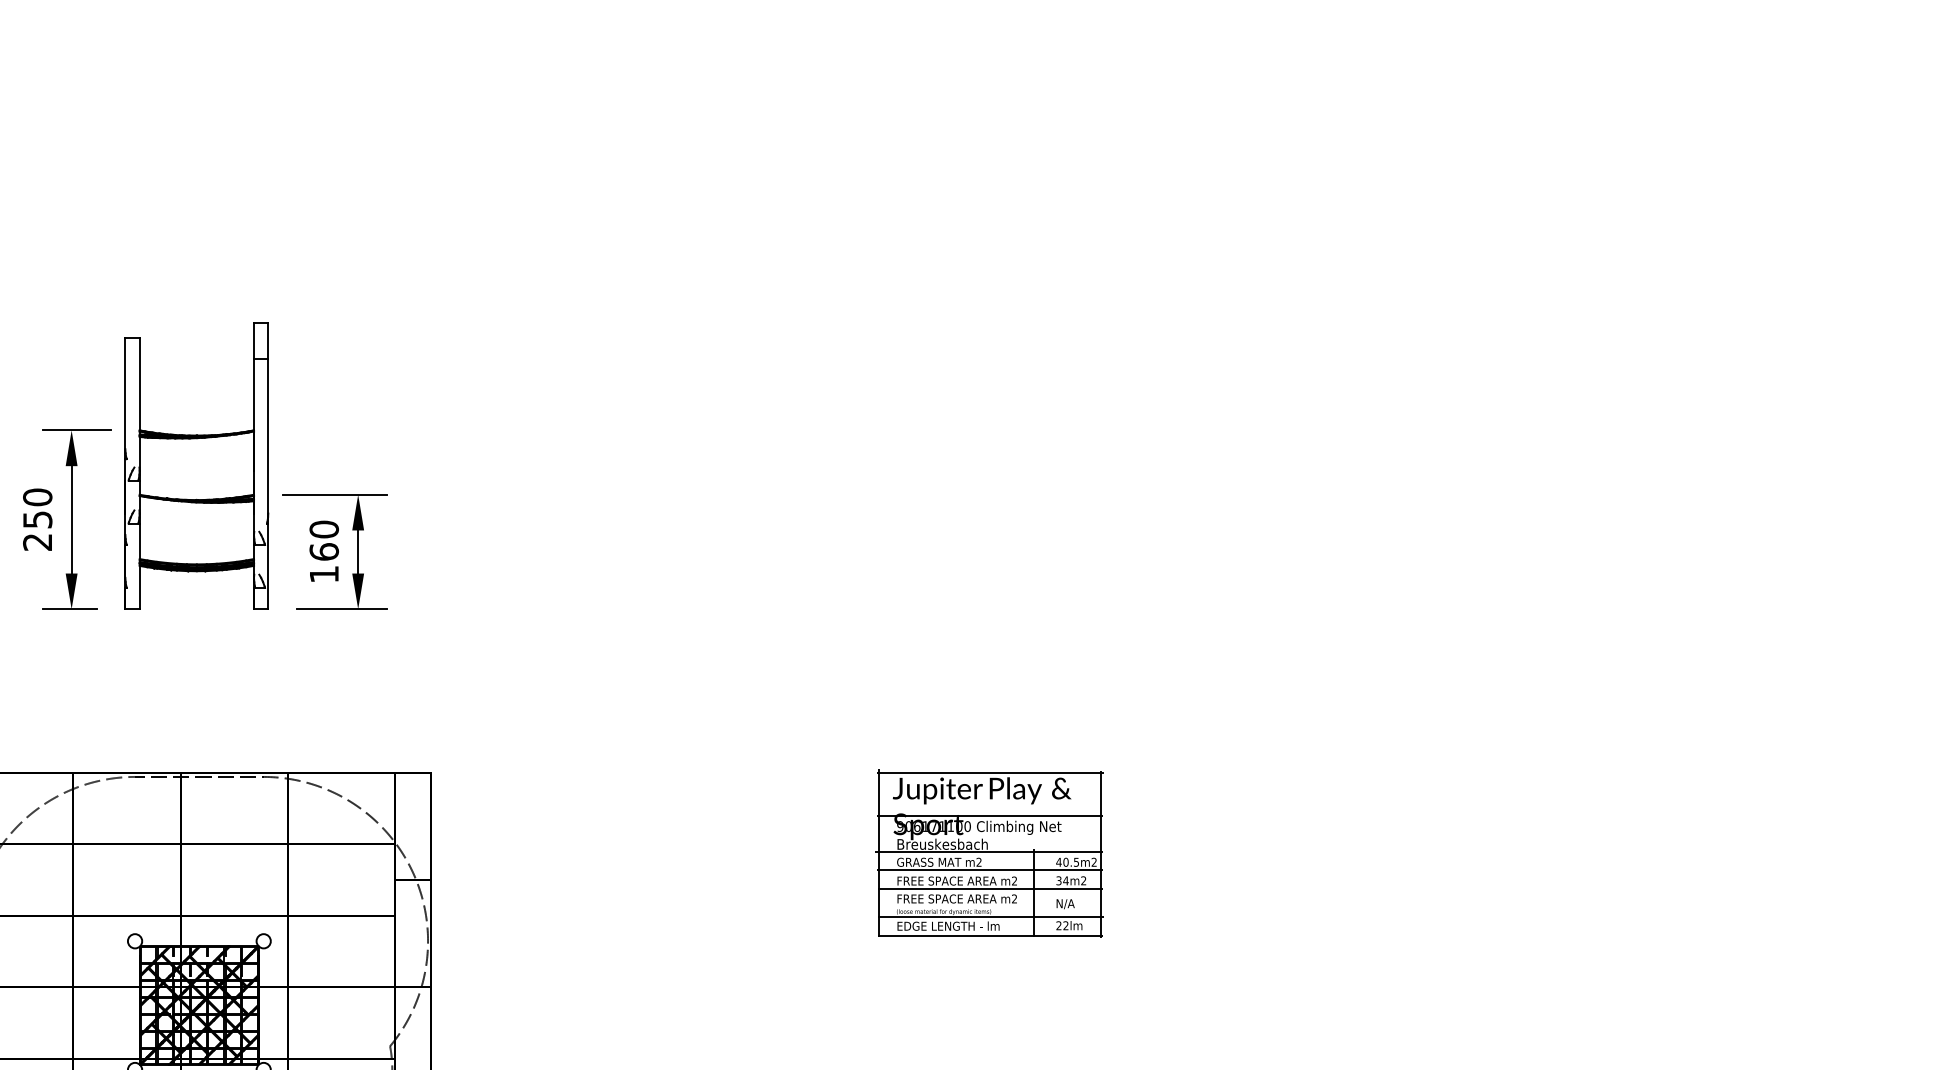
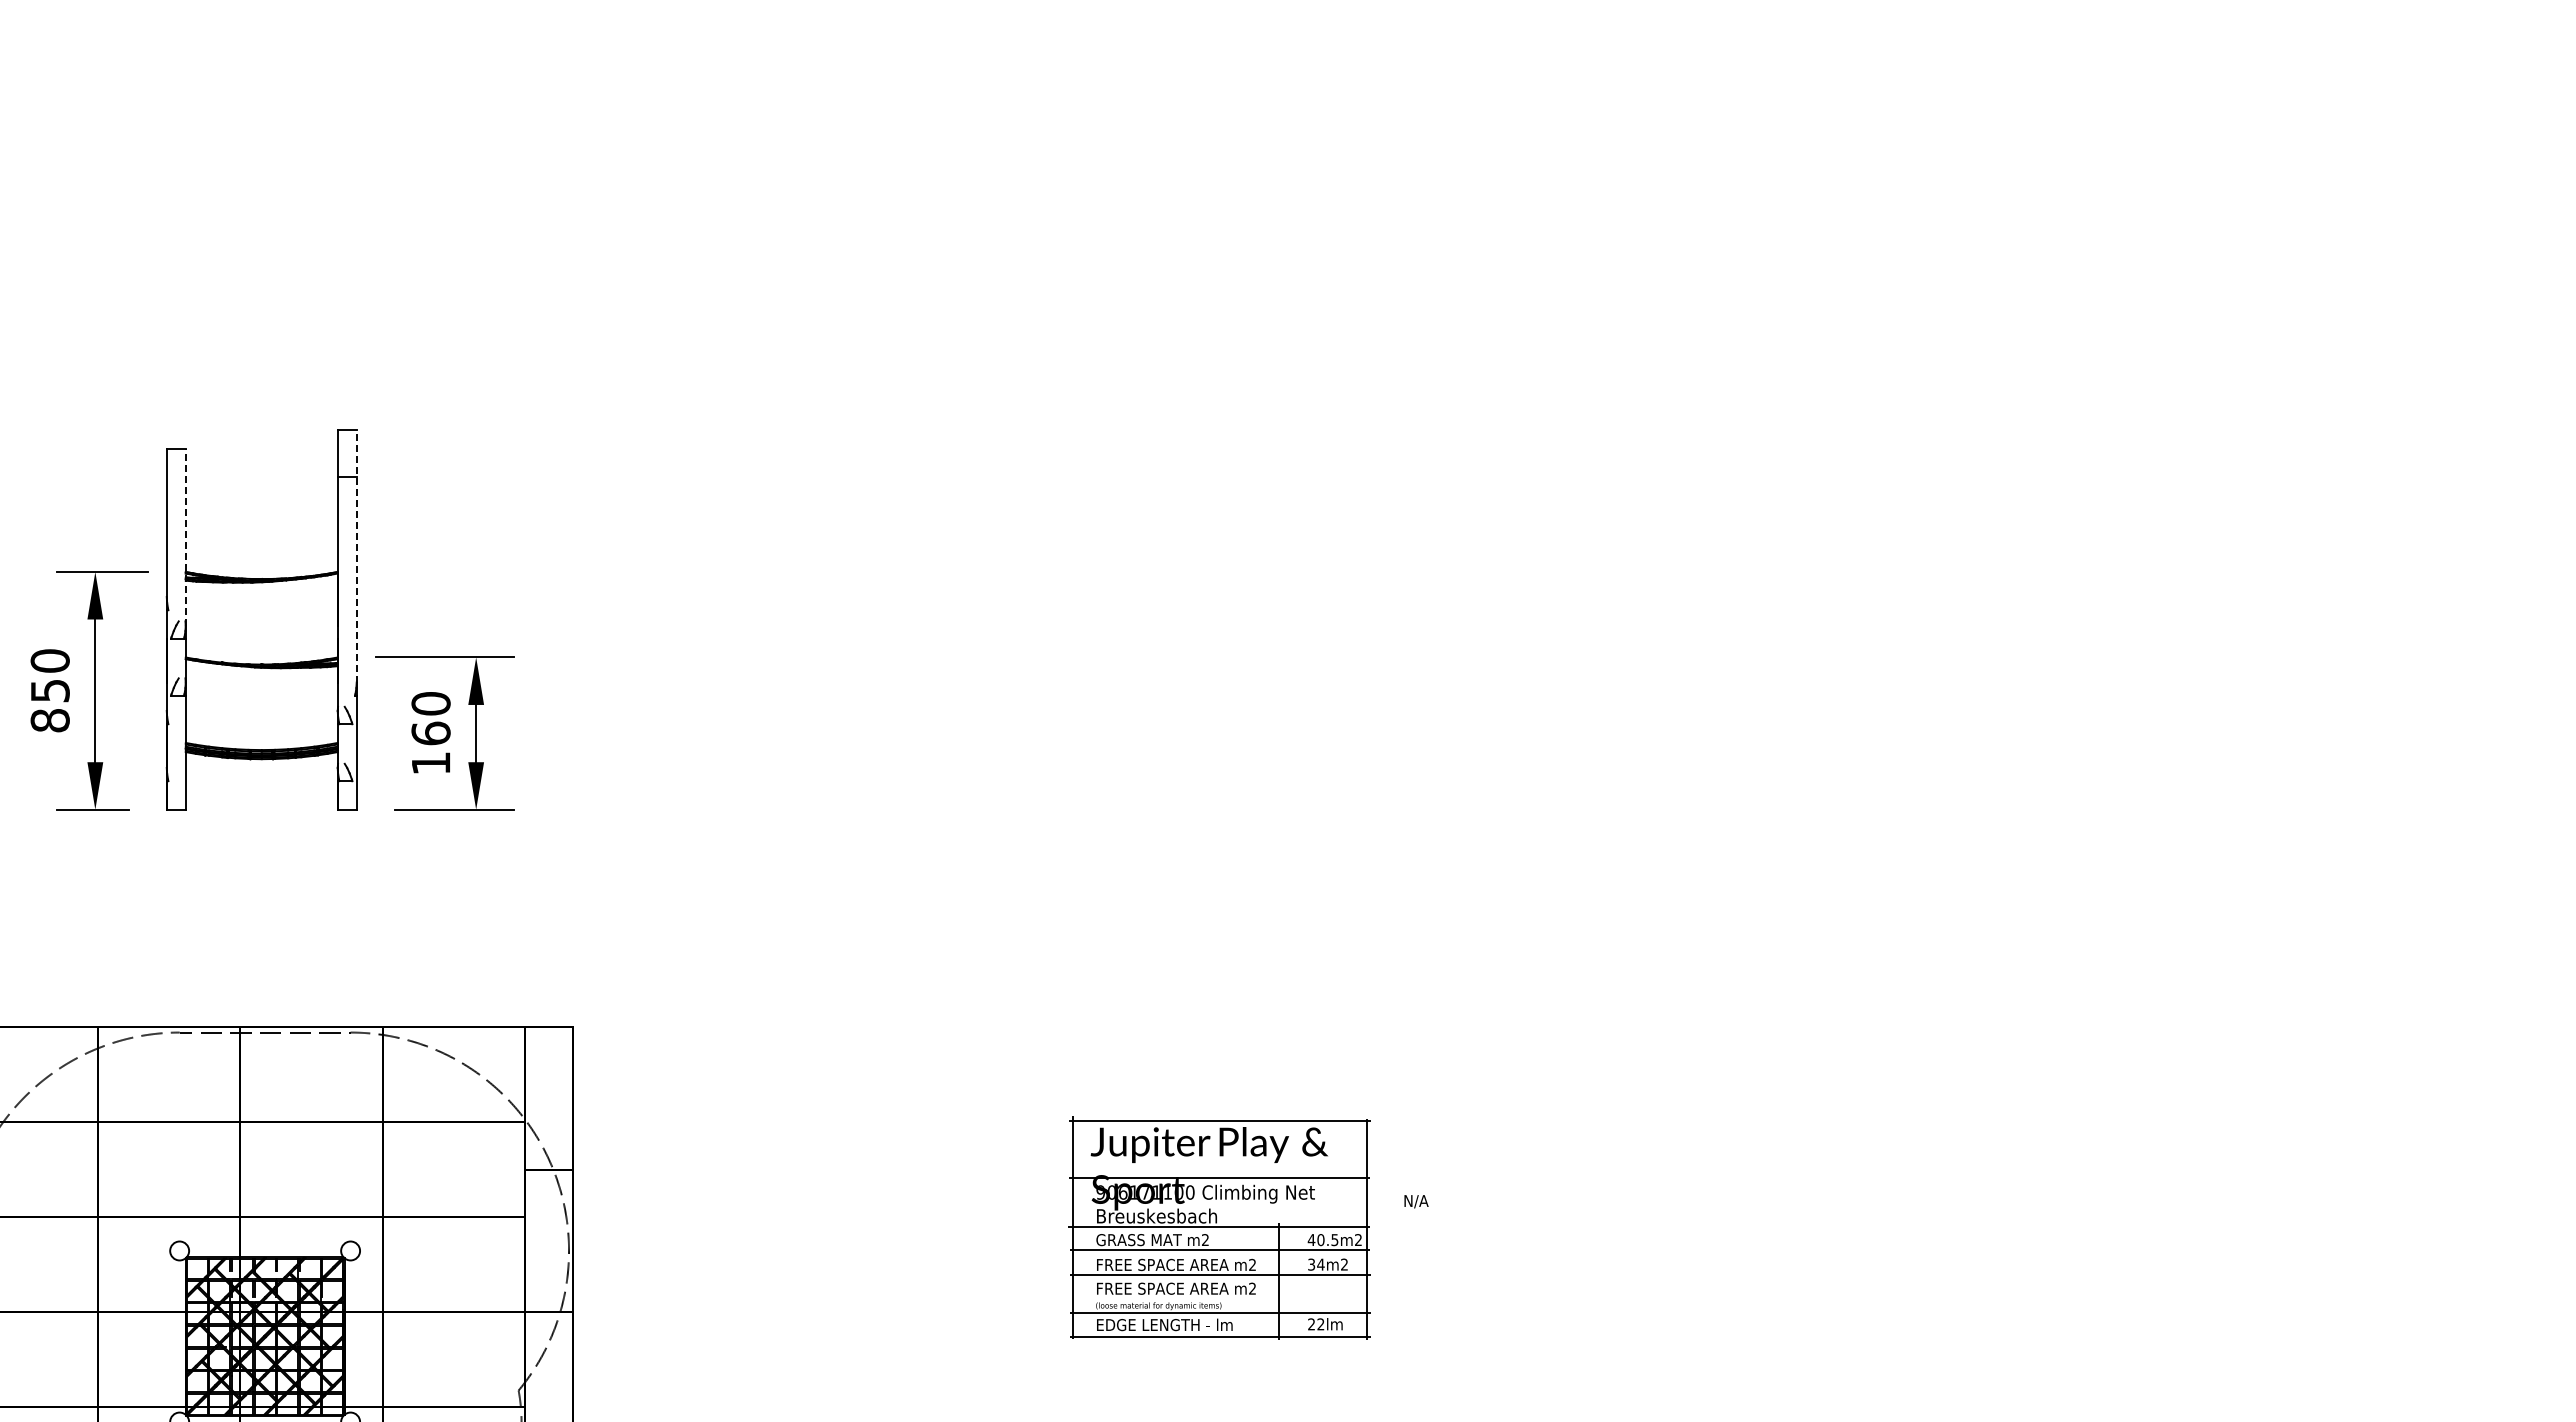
line: (139, 403) -> (185, 536), solid -> dashed
line: (268, 418) -> (356, 555), solid -> dashed
text: (37, 542) -> (49, 720), 250 -> 850
part: (989, 852) -> (1219, 1227), moved

